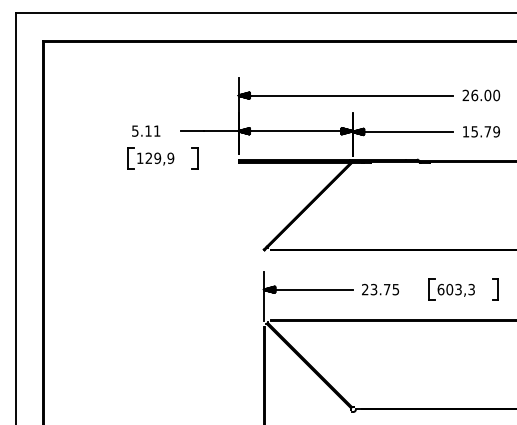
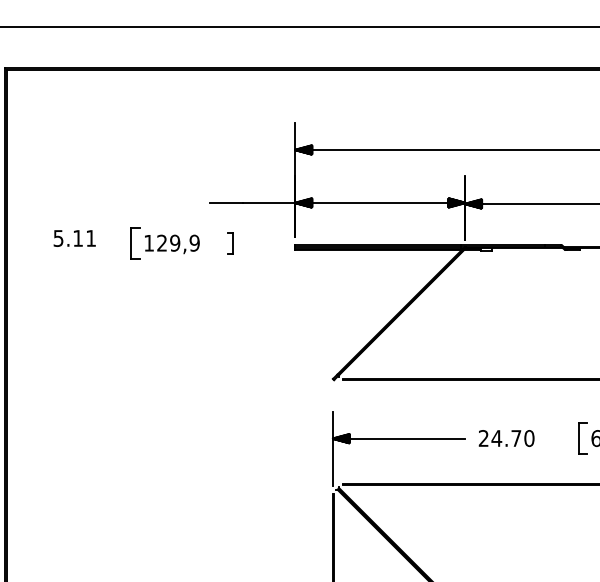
text: (146, 130) -> (75, 237), moved
part: (194, 158) -> (229, 243), size x0.7
text: (384, 289) -> (512, 438), 23.75 -> 24.70

